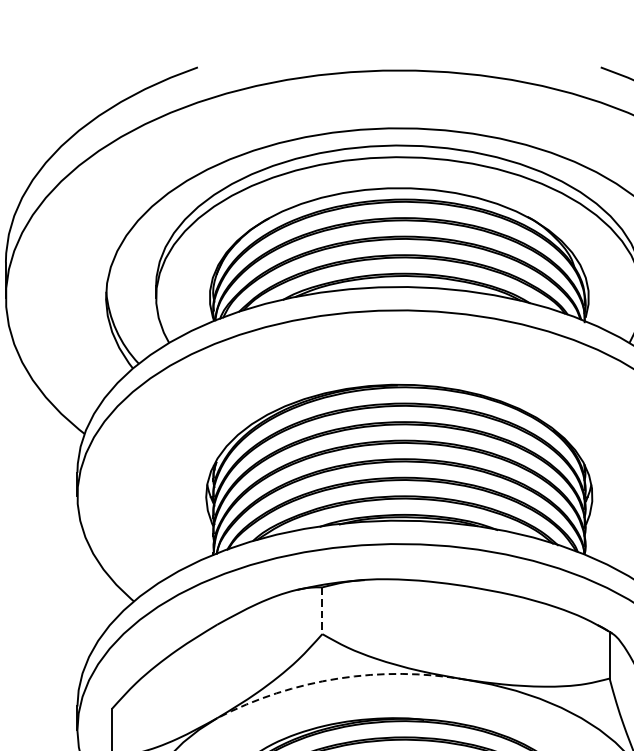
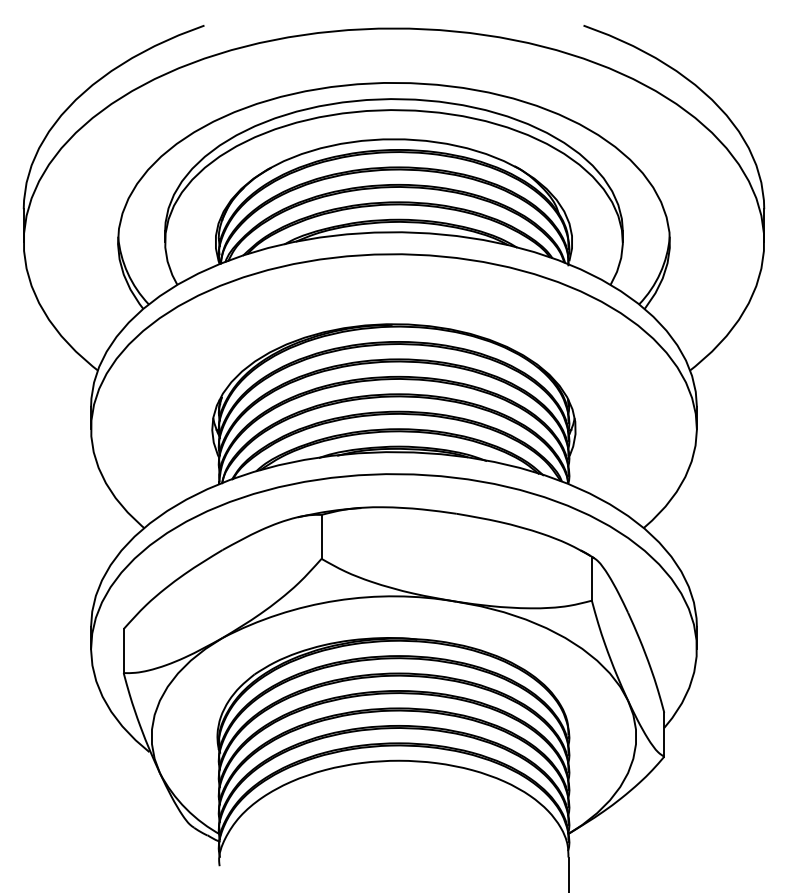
line: (322, 610) -> (321, 536), dashed -> solid
arc: (338, 678) -> (336, 600), dashed -> solid

